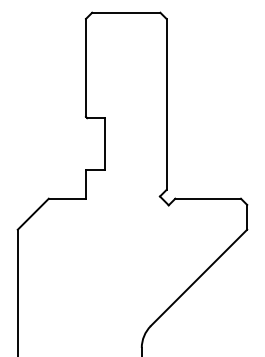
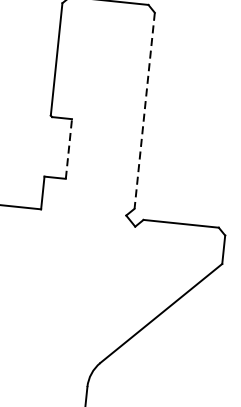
line: (166, 104) -> (144, 110), solid -> dashed
line: (104, 143) -> (68, 148), solid -> dashed

